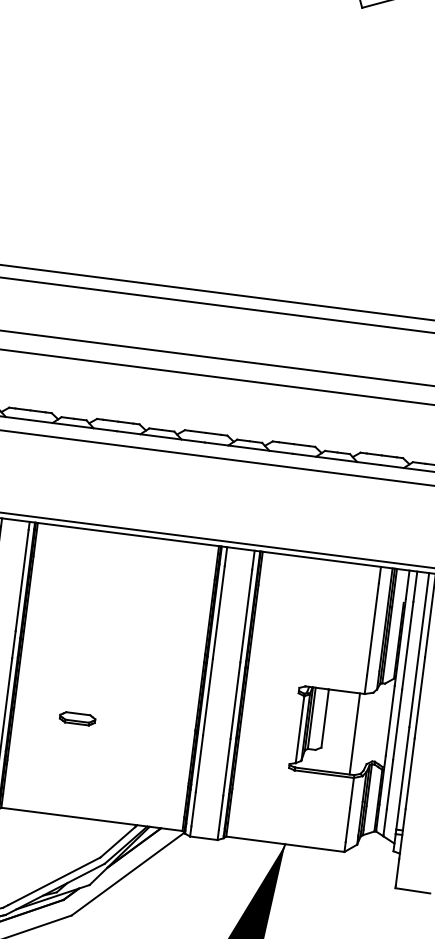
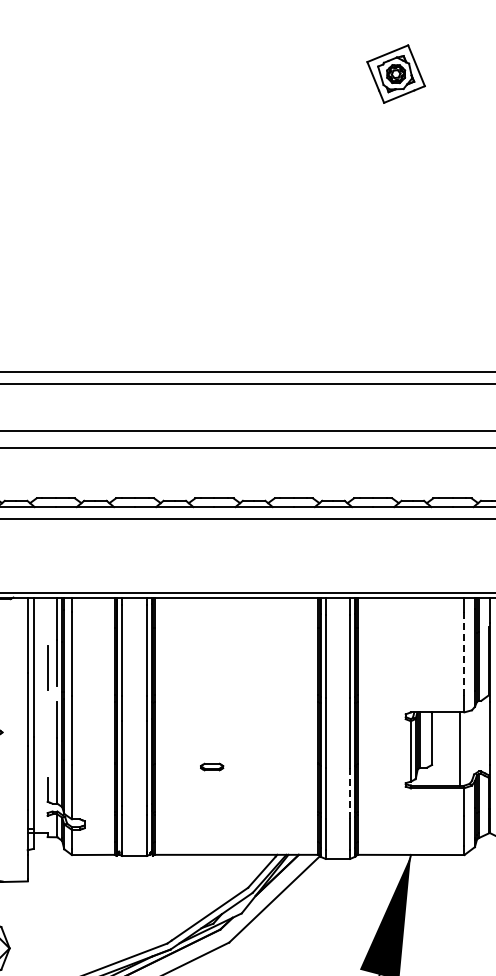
line: (372, 629) -> (464, 654), solid -> dashed
part: (77, 718) -> (211, 766), size x0.7
line: (227, 767) -> (350, 793), solid -> dashed

